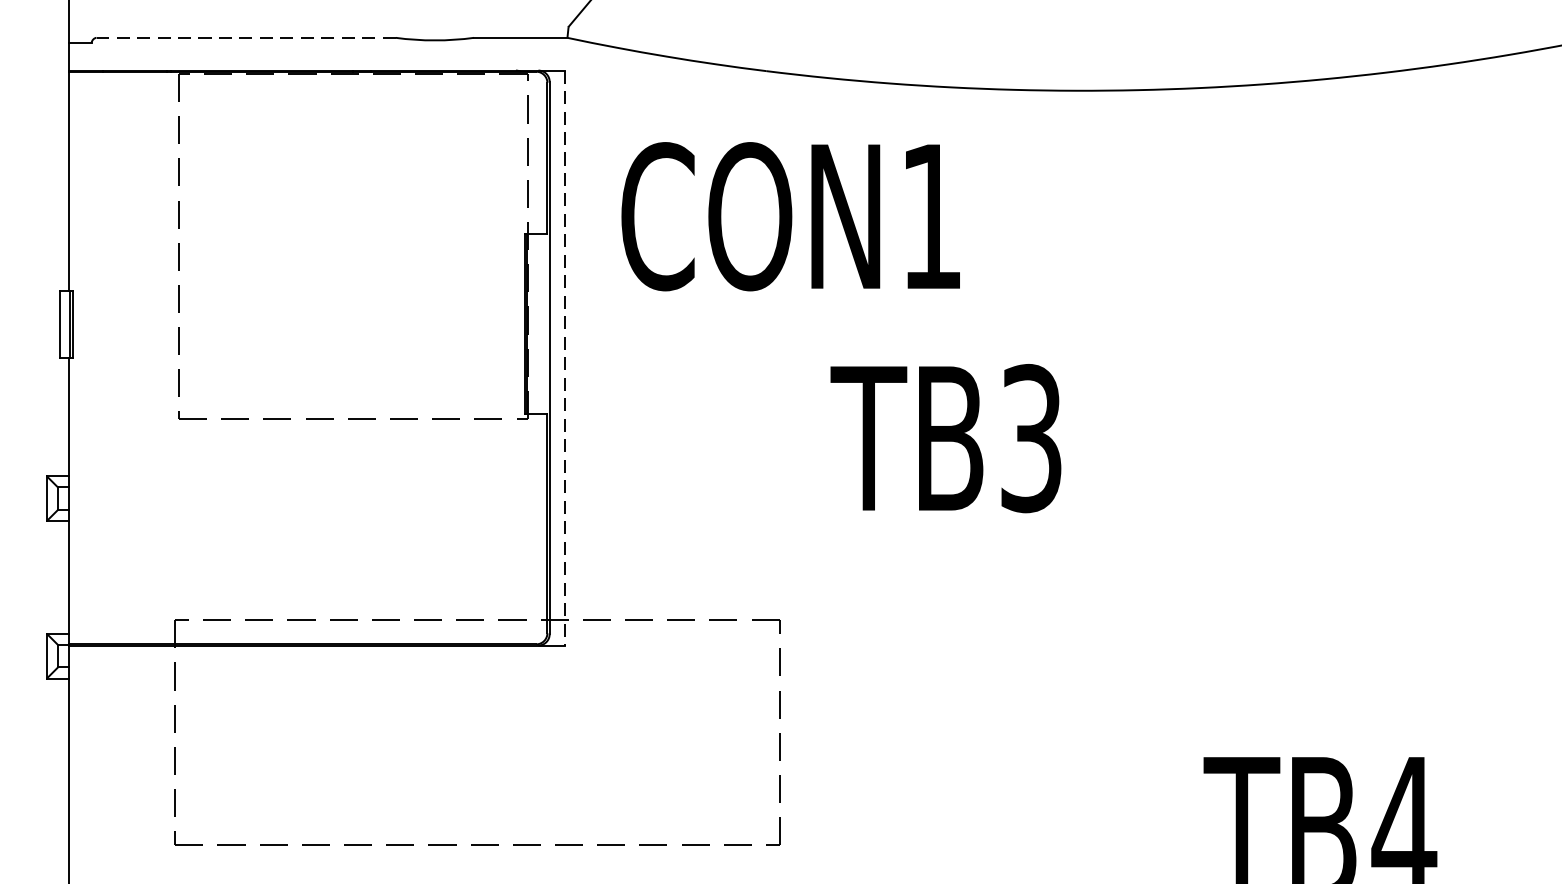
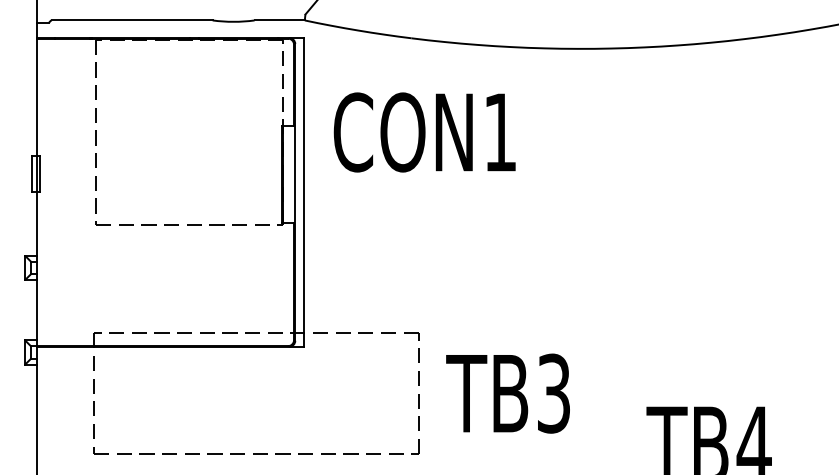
line: (244, 37) -> (131, 20), dashed -> solid
text: (790, 216) -> (424, 132), moved
line: (565, 358) -> (303, 192), dashed -> solid
text: (944, 438) -> (507, 393), moved

